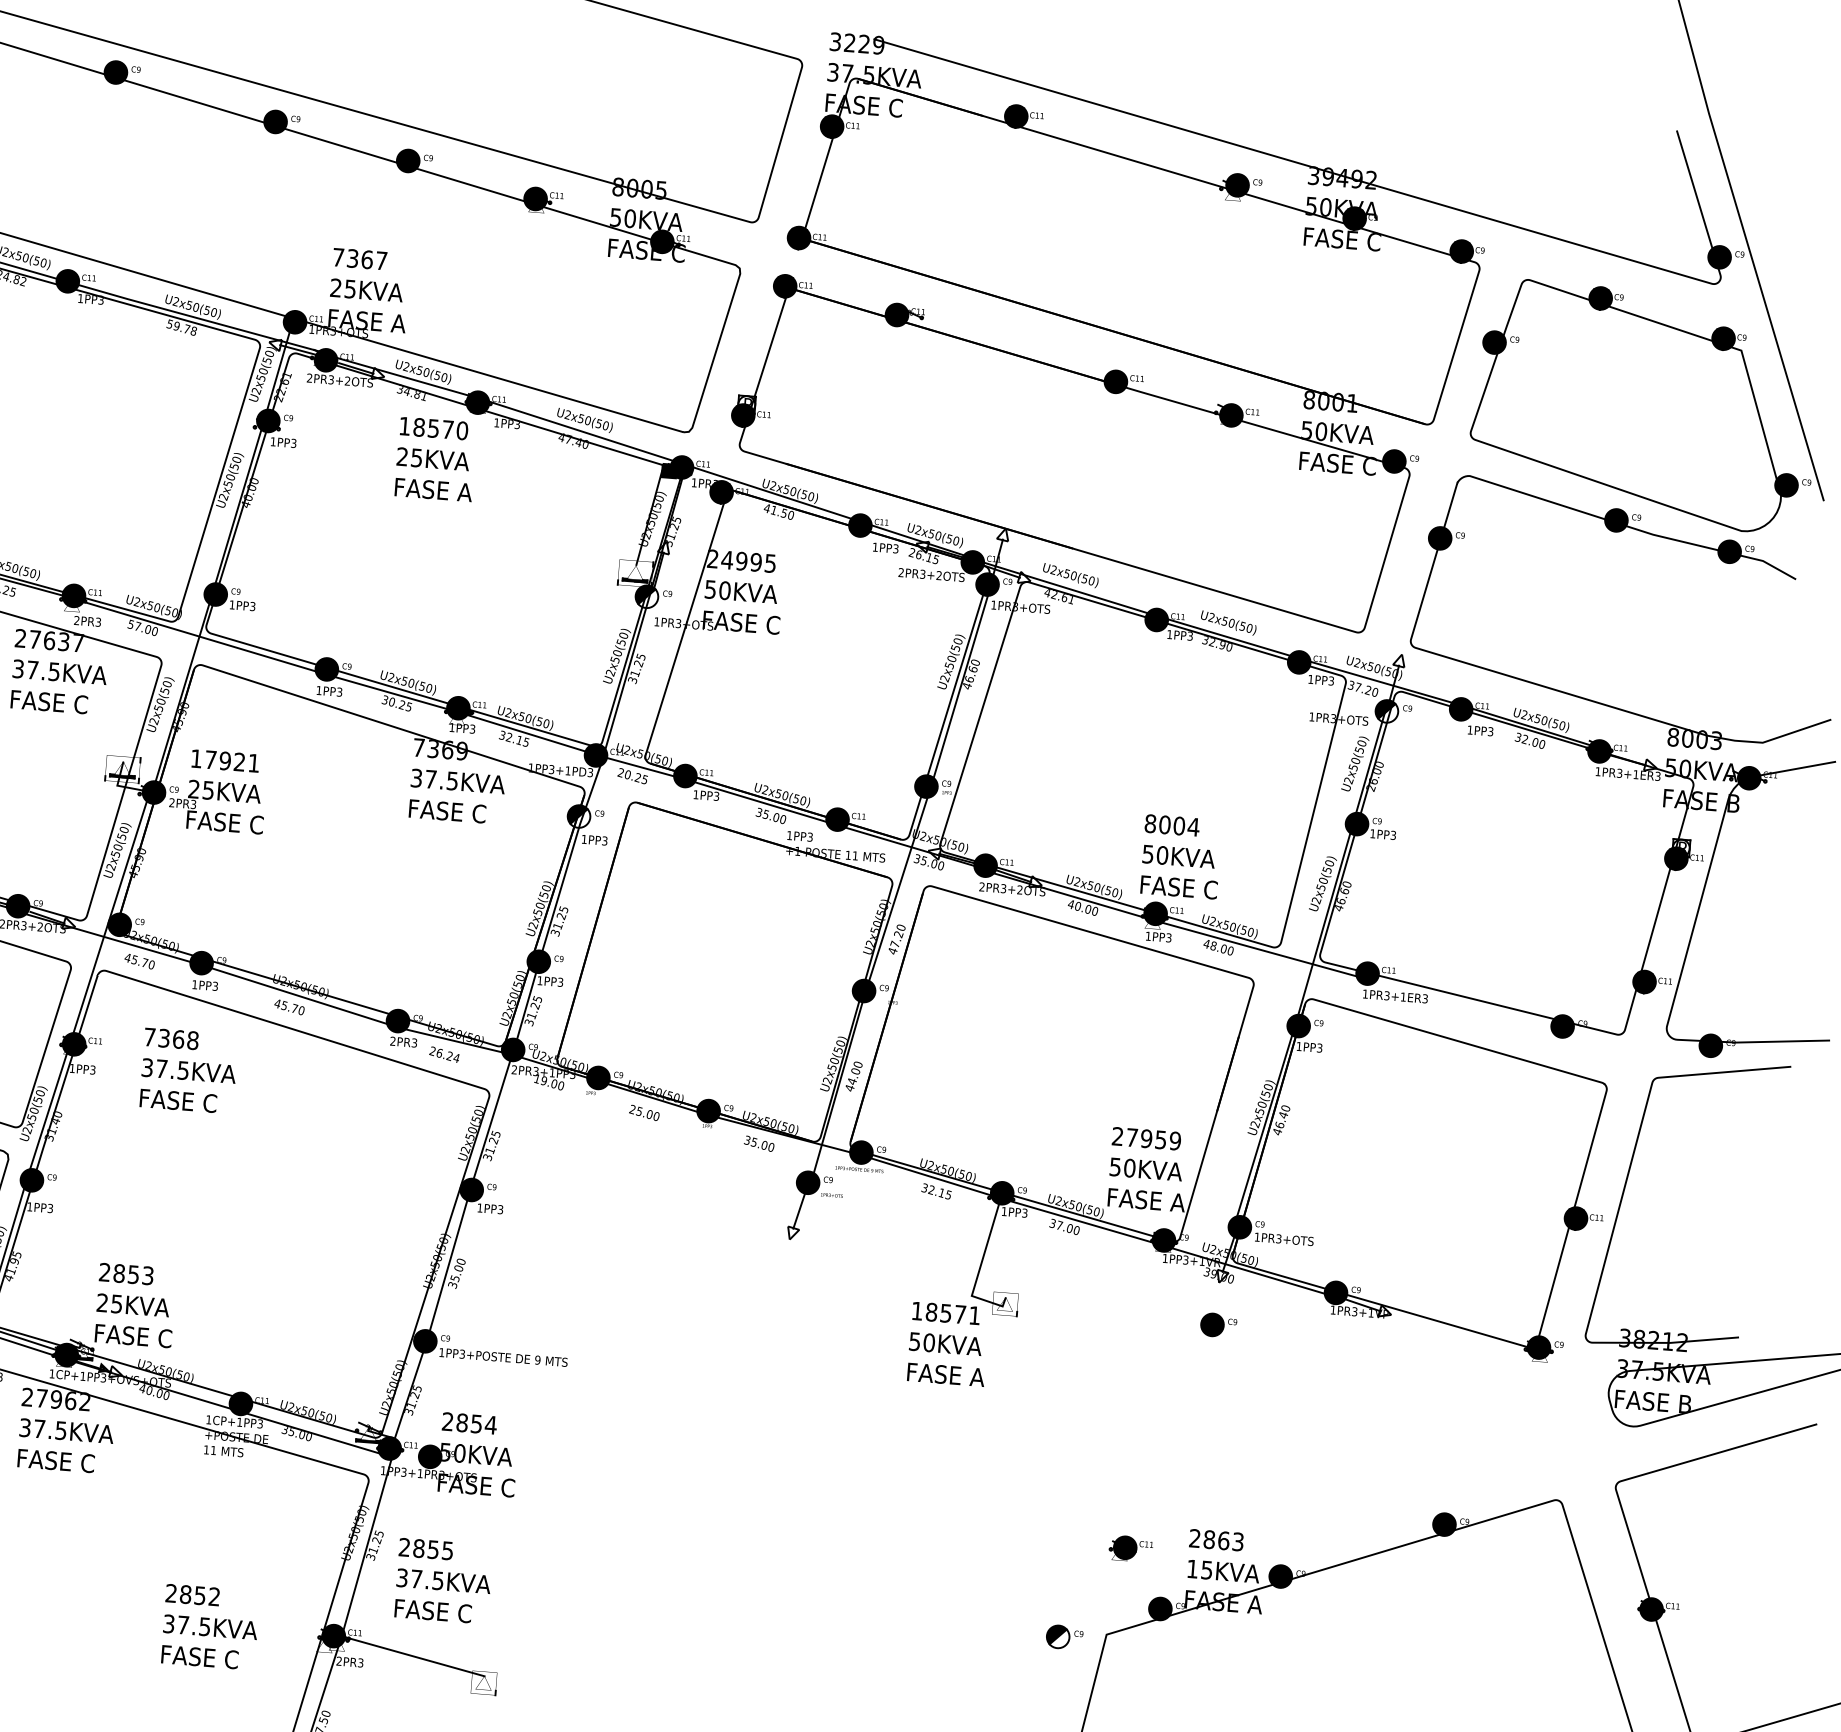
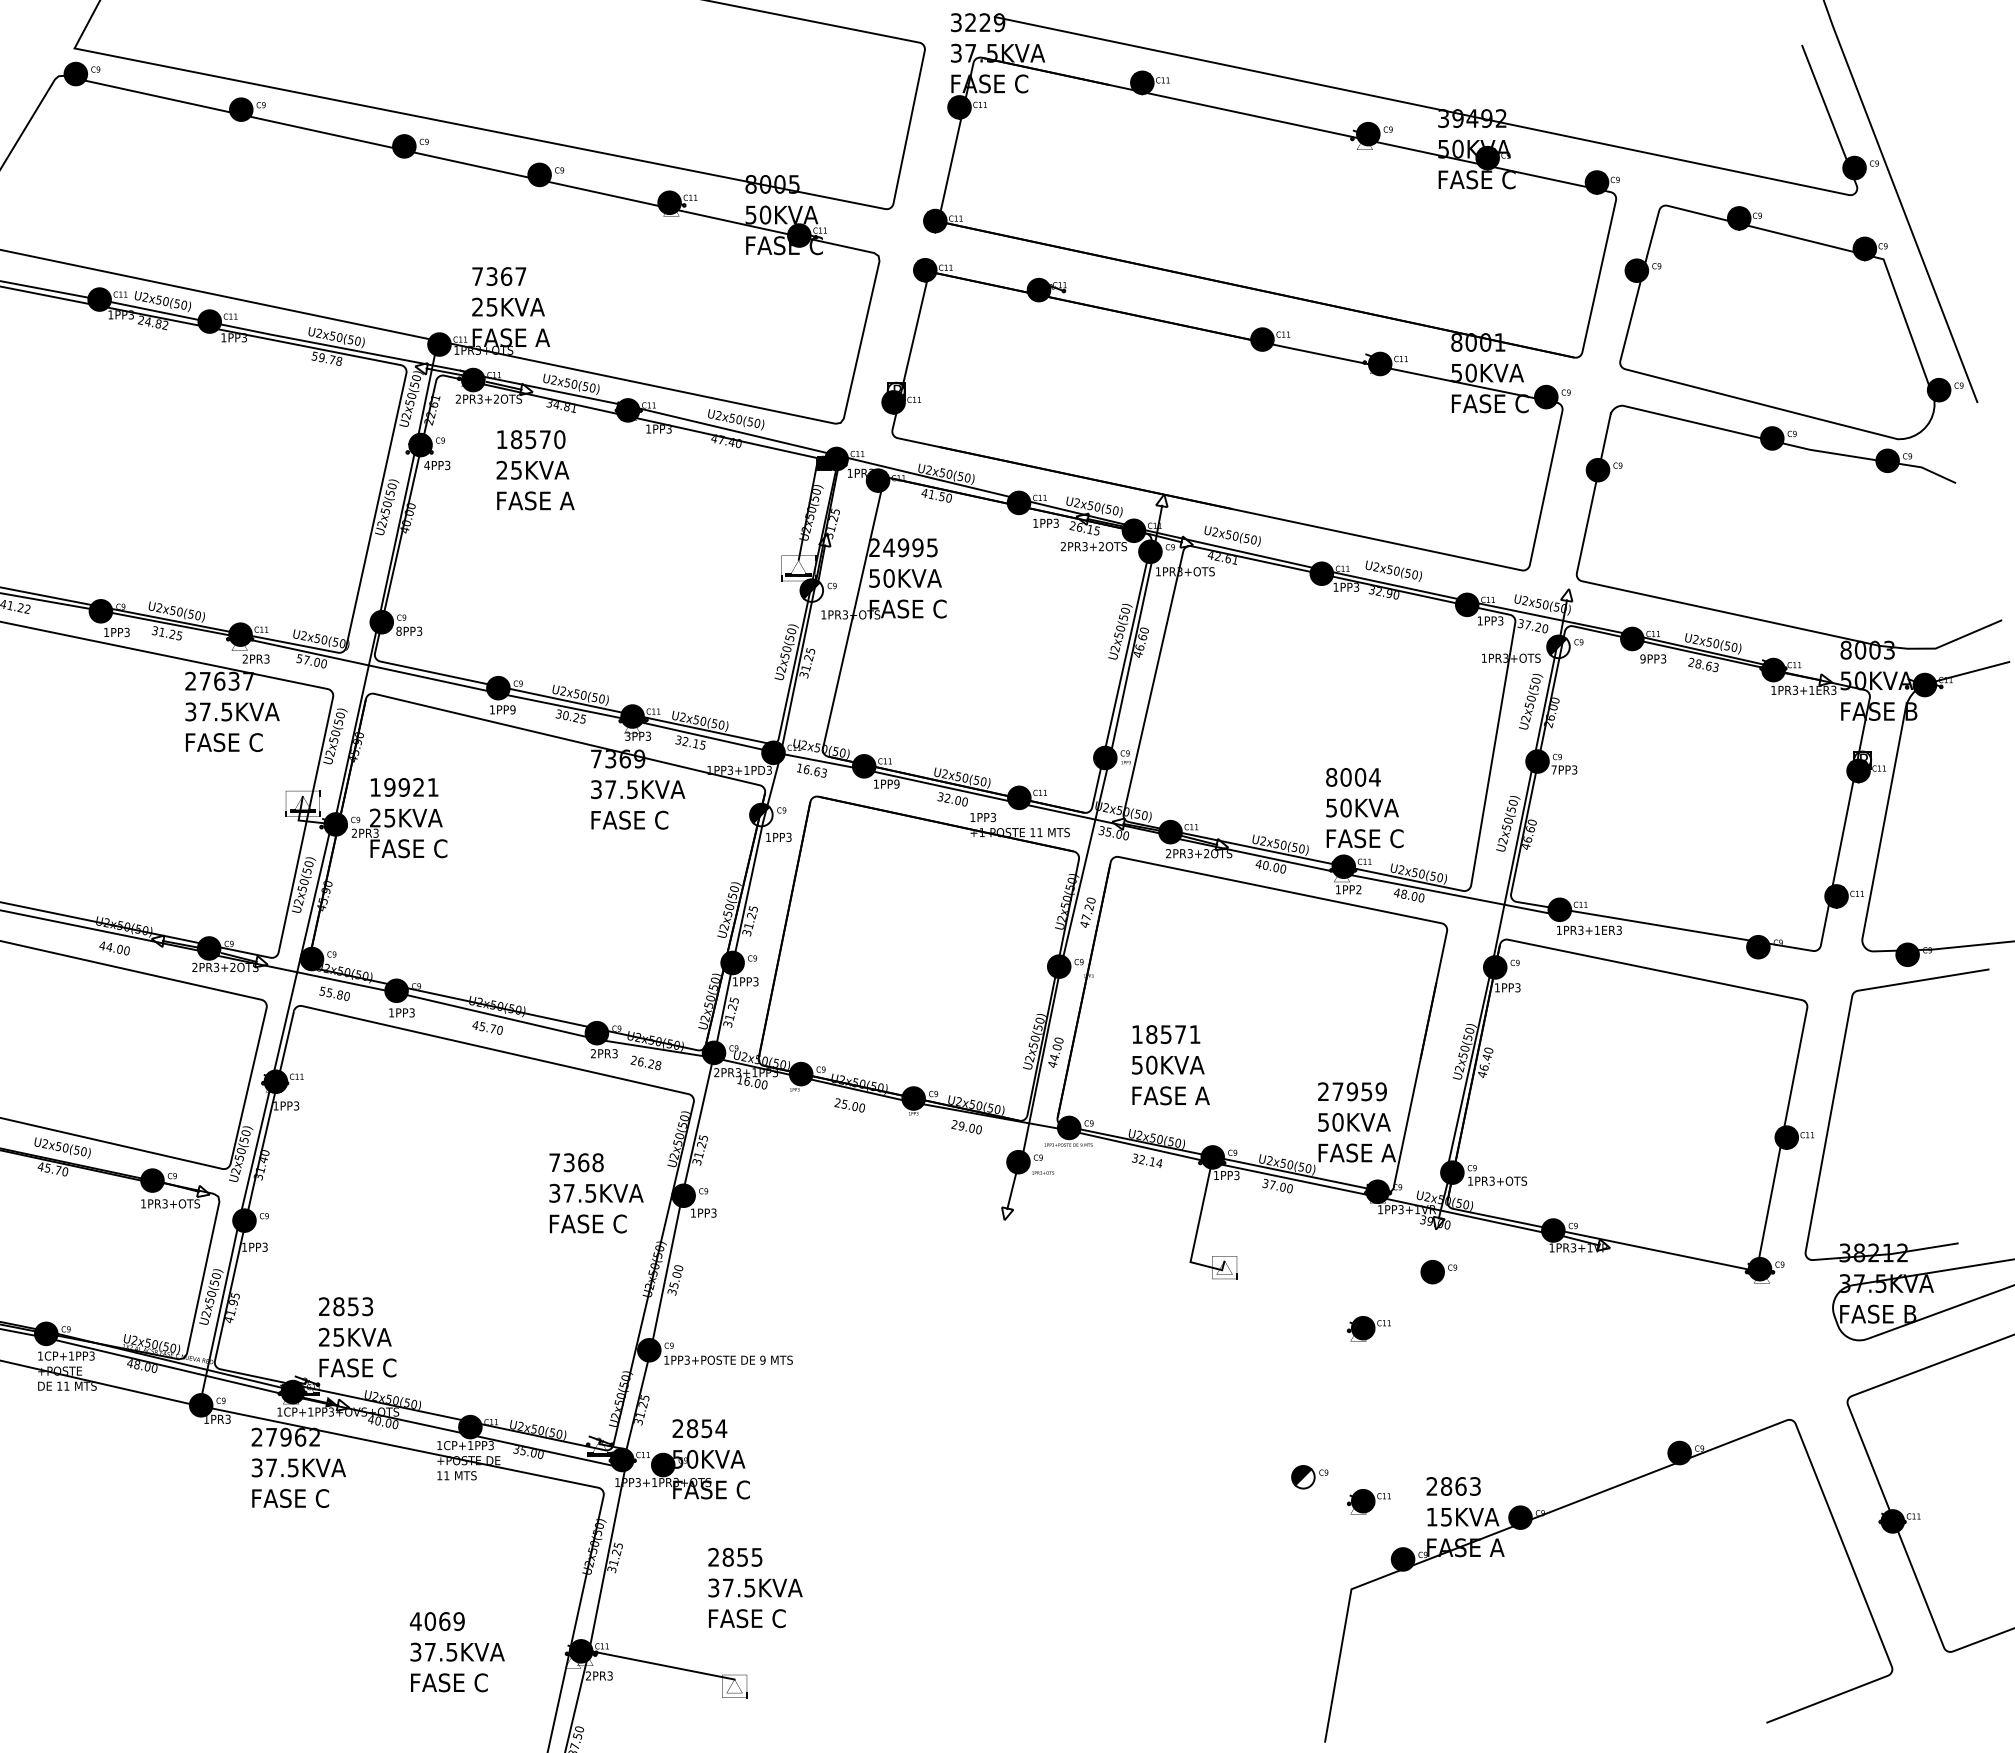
text: (273, 441) -> (427, 465), 1PP3 -> 4PP3
text: (435, 459) -> (535, 470), moved
text: (231, 604) -> (398, 630), 1PP3 -> 8PP3
text: (339, 691) -> (512, 709), 1PP3 -> 1PP9
text: (451, 726) -> (627, 735), 1PP3 -> 3PP3
text: (1469, 729) -> (1642, 658), 1PP3 -> 9PP3
text: (1530, 740) -> (1703, 664), 32.00 -> 28.63
text: (210, 759) -> (389, 787), 17921^M^J25KVA^M^JFASE -> 19921^M^J25KVA^M^JFASE
text: (632, 775) -> (811, 769), 20.25 -> 16.63
text: (716, 795) -> (896, 783), 1PP3 -> 1PP9
text: (765, 814) -> (947, 798), 35.00 -> 32.00
text: (1372, 833) -> (1553, 769), 1PP3 -> 7PP3
text: (1168, 937) -> (1358, 889), 1PP3 -> 1PP2
text: (136, 959) -> (331, 992), 45.70 -> 55.80
text: (456, 1058) -> (658, 1065), 26.24 -> 26.28
text: (189, 1071) -> (596, 1193), moved
text: (544, 1080) -> (747, 1080), 19.00 -> 16.00
text: (750, 1141) -> (957, 1125), 35.00 -> 29.00
text: (948, 1194) -> (1159, 1162), 32.15 -> 32.14
text: (947, 1344) -> (1170, 1065), moved
part: (1144, 1376) -> (1368, 1328), added
text: (443, 1580) -> (755, 1587), moved
text: (191, 1595) -> (436, 1621), 2852^M^J37.5KVA^M^JFASE -> 4069^M^J37.5KVA^M^JFASE
part: (1064, 1637) -> (1309, 1477), moved

